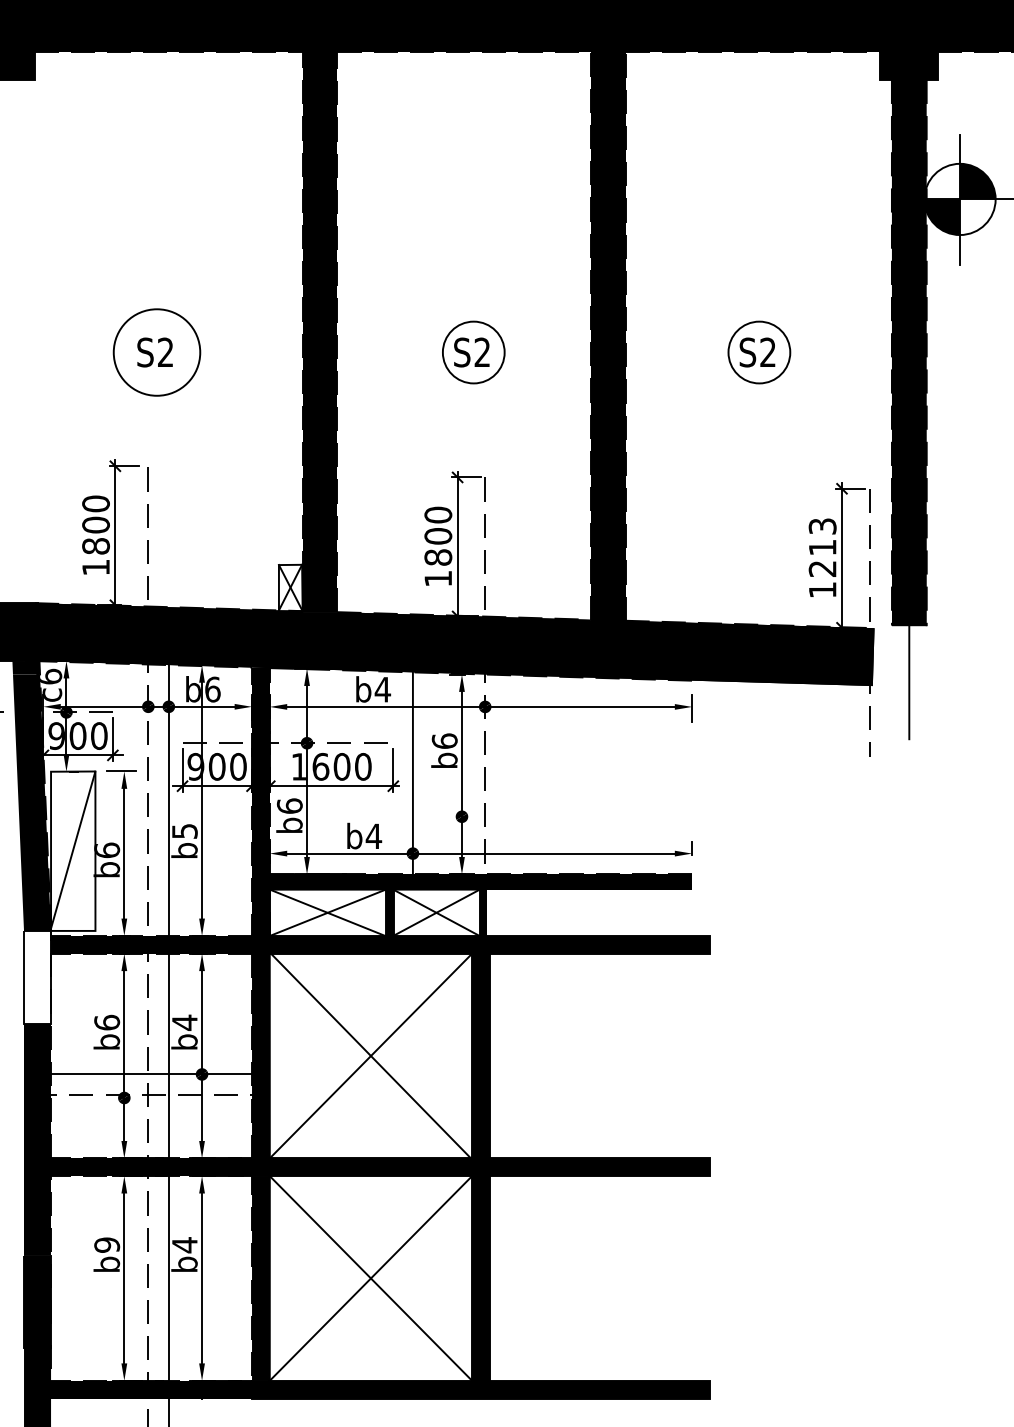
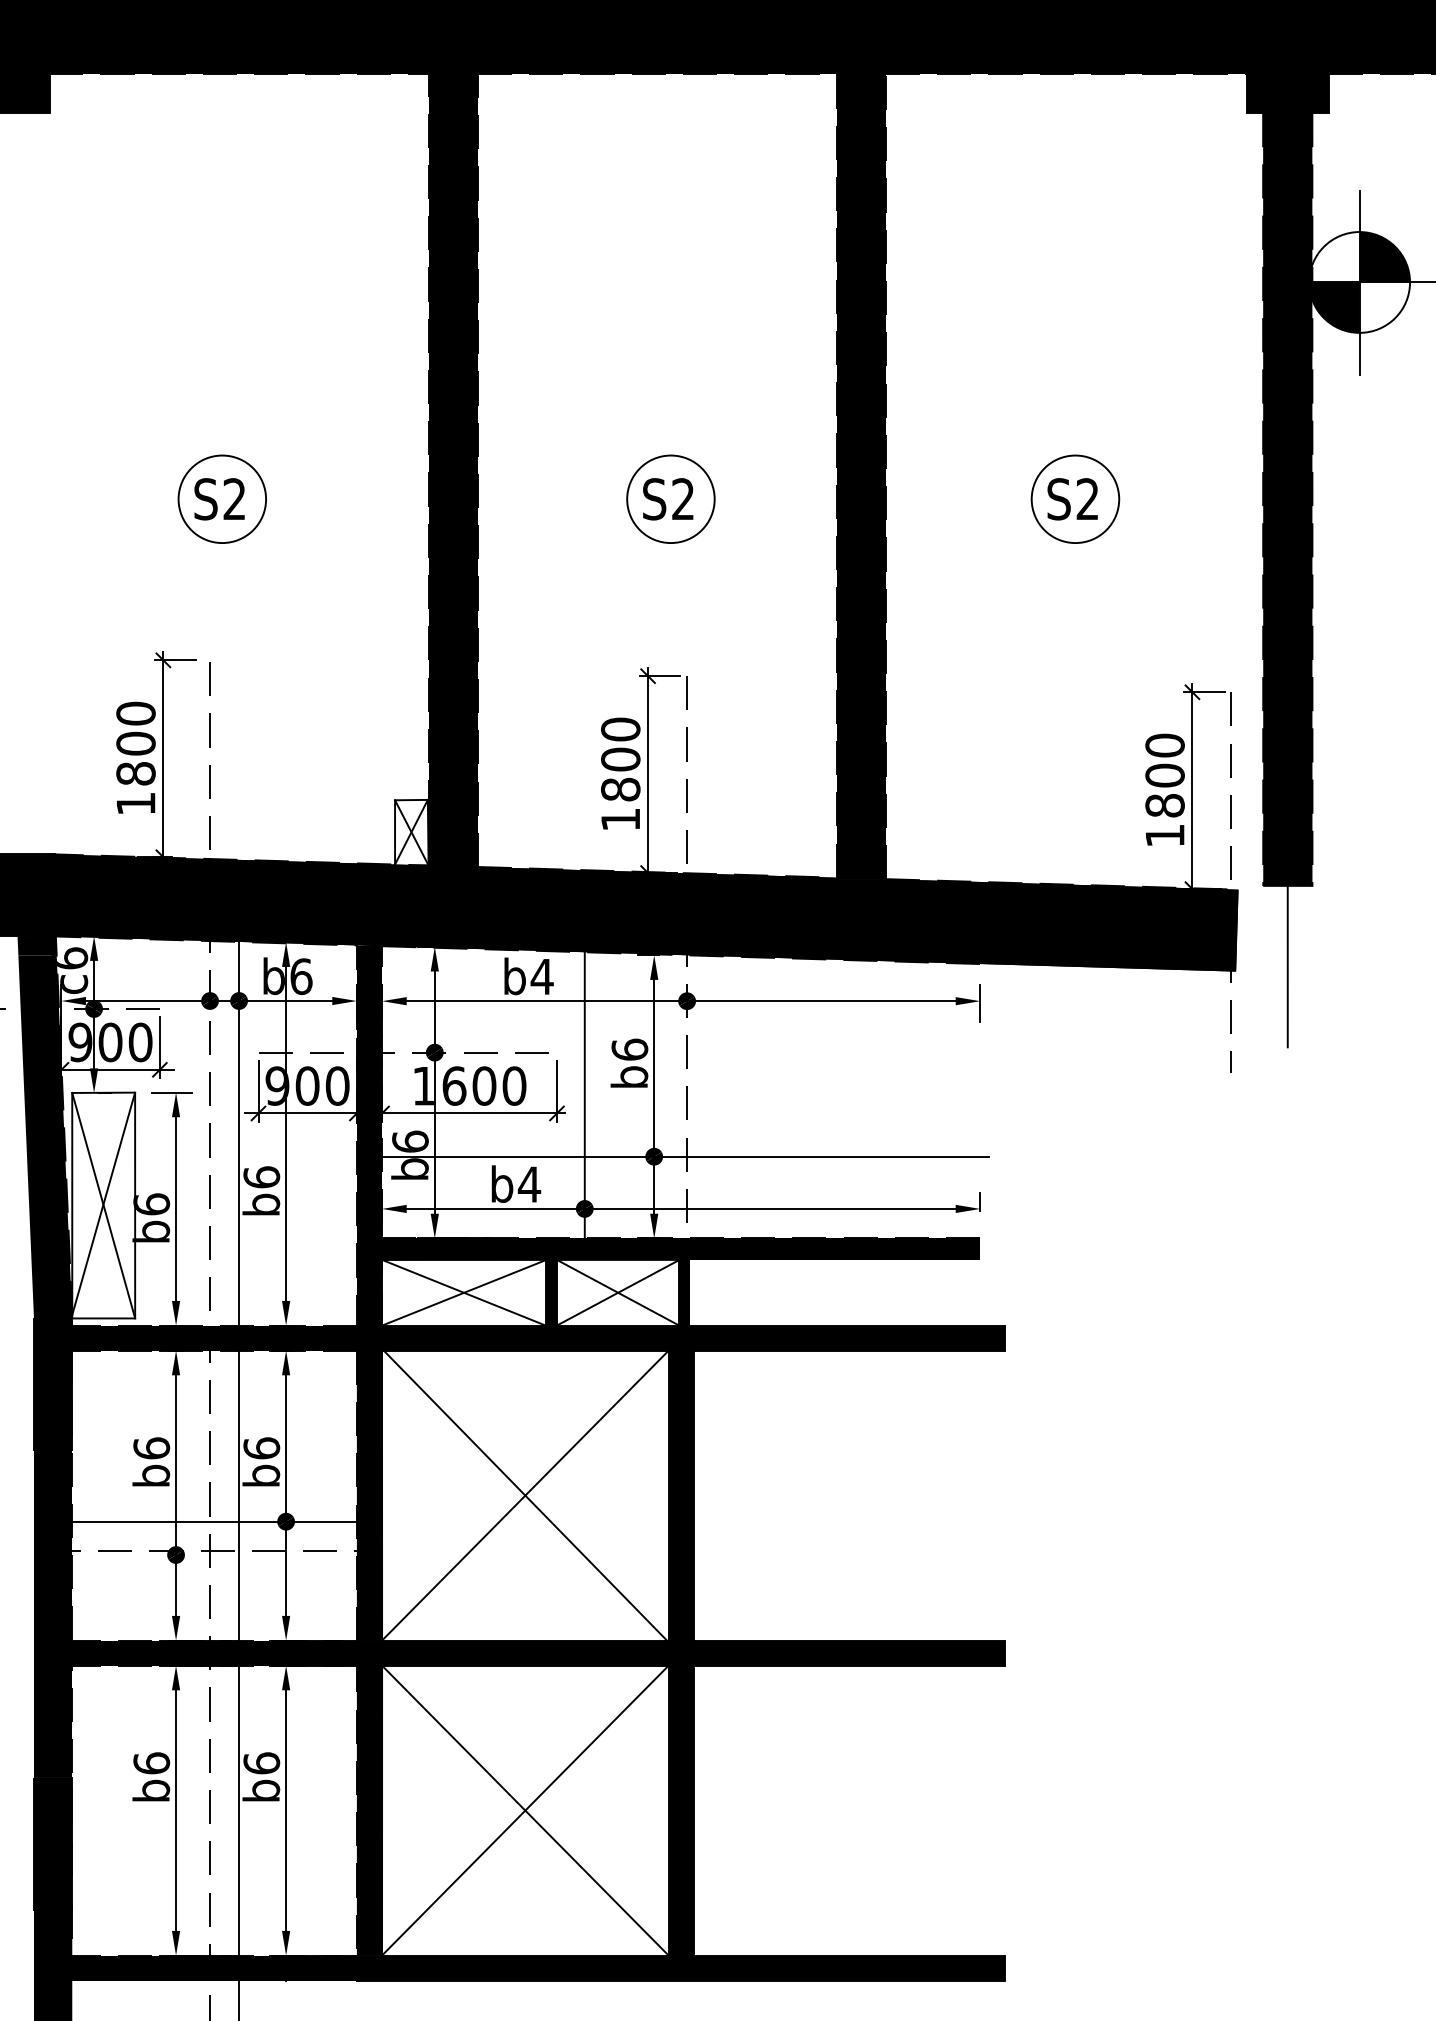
circle: (157, 352) -> (222, 499), size x0.71
text: (822, 547) -> (1164, 775), 1213 -> 1800
line: (476, 816) -> (675, 1156), added
text: (184, 831) -> (261, 1177), b5 -> b6
line: (73, 851) -> (103, 1205), added
fill: (37, 976) -> (53, 1383), added
text: (184, 1022) -> (261, 1448), b4 -> b6
text: (106, 1245) -> (151, 1763), b9 -> b6
text: (184, 1245) -> (261, 1763), b4 -> b6

